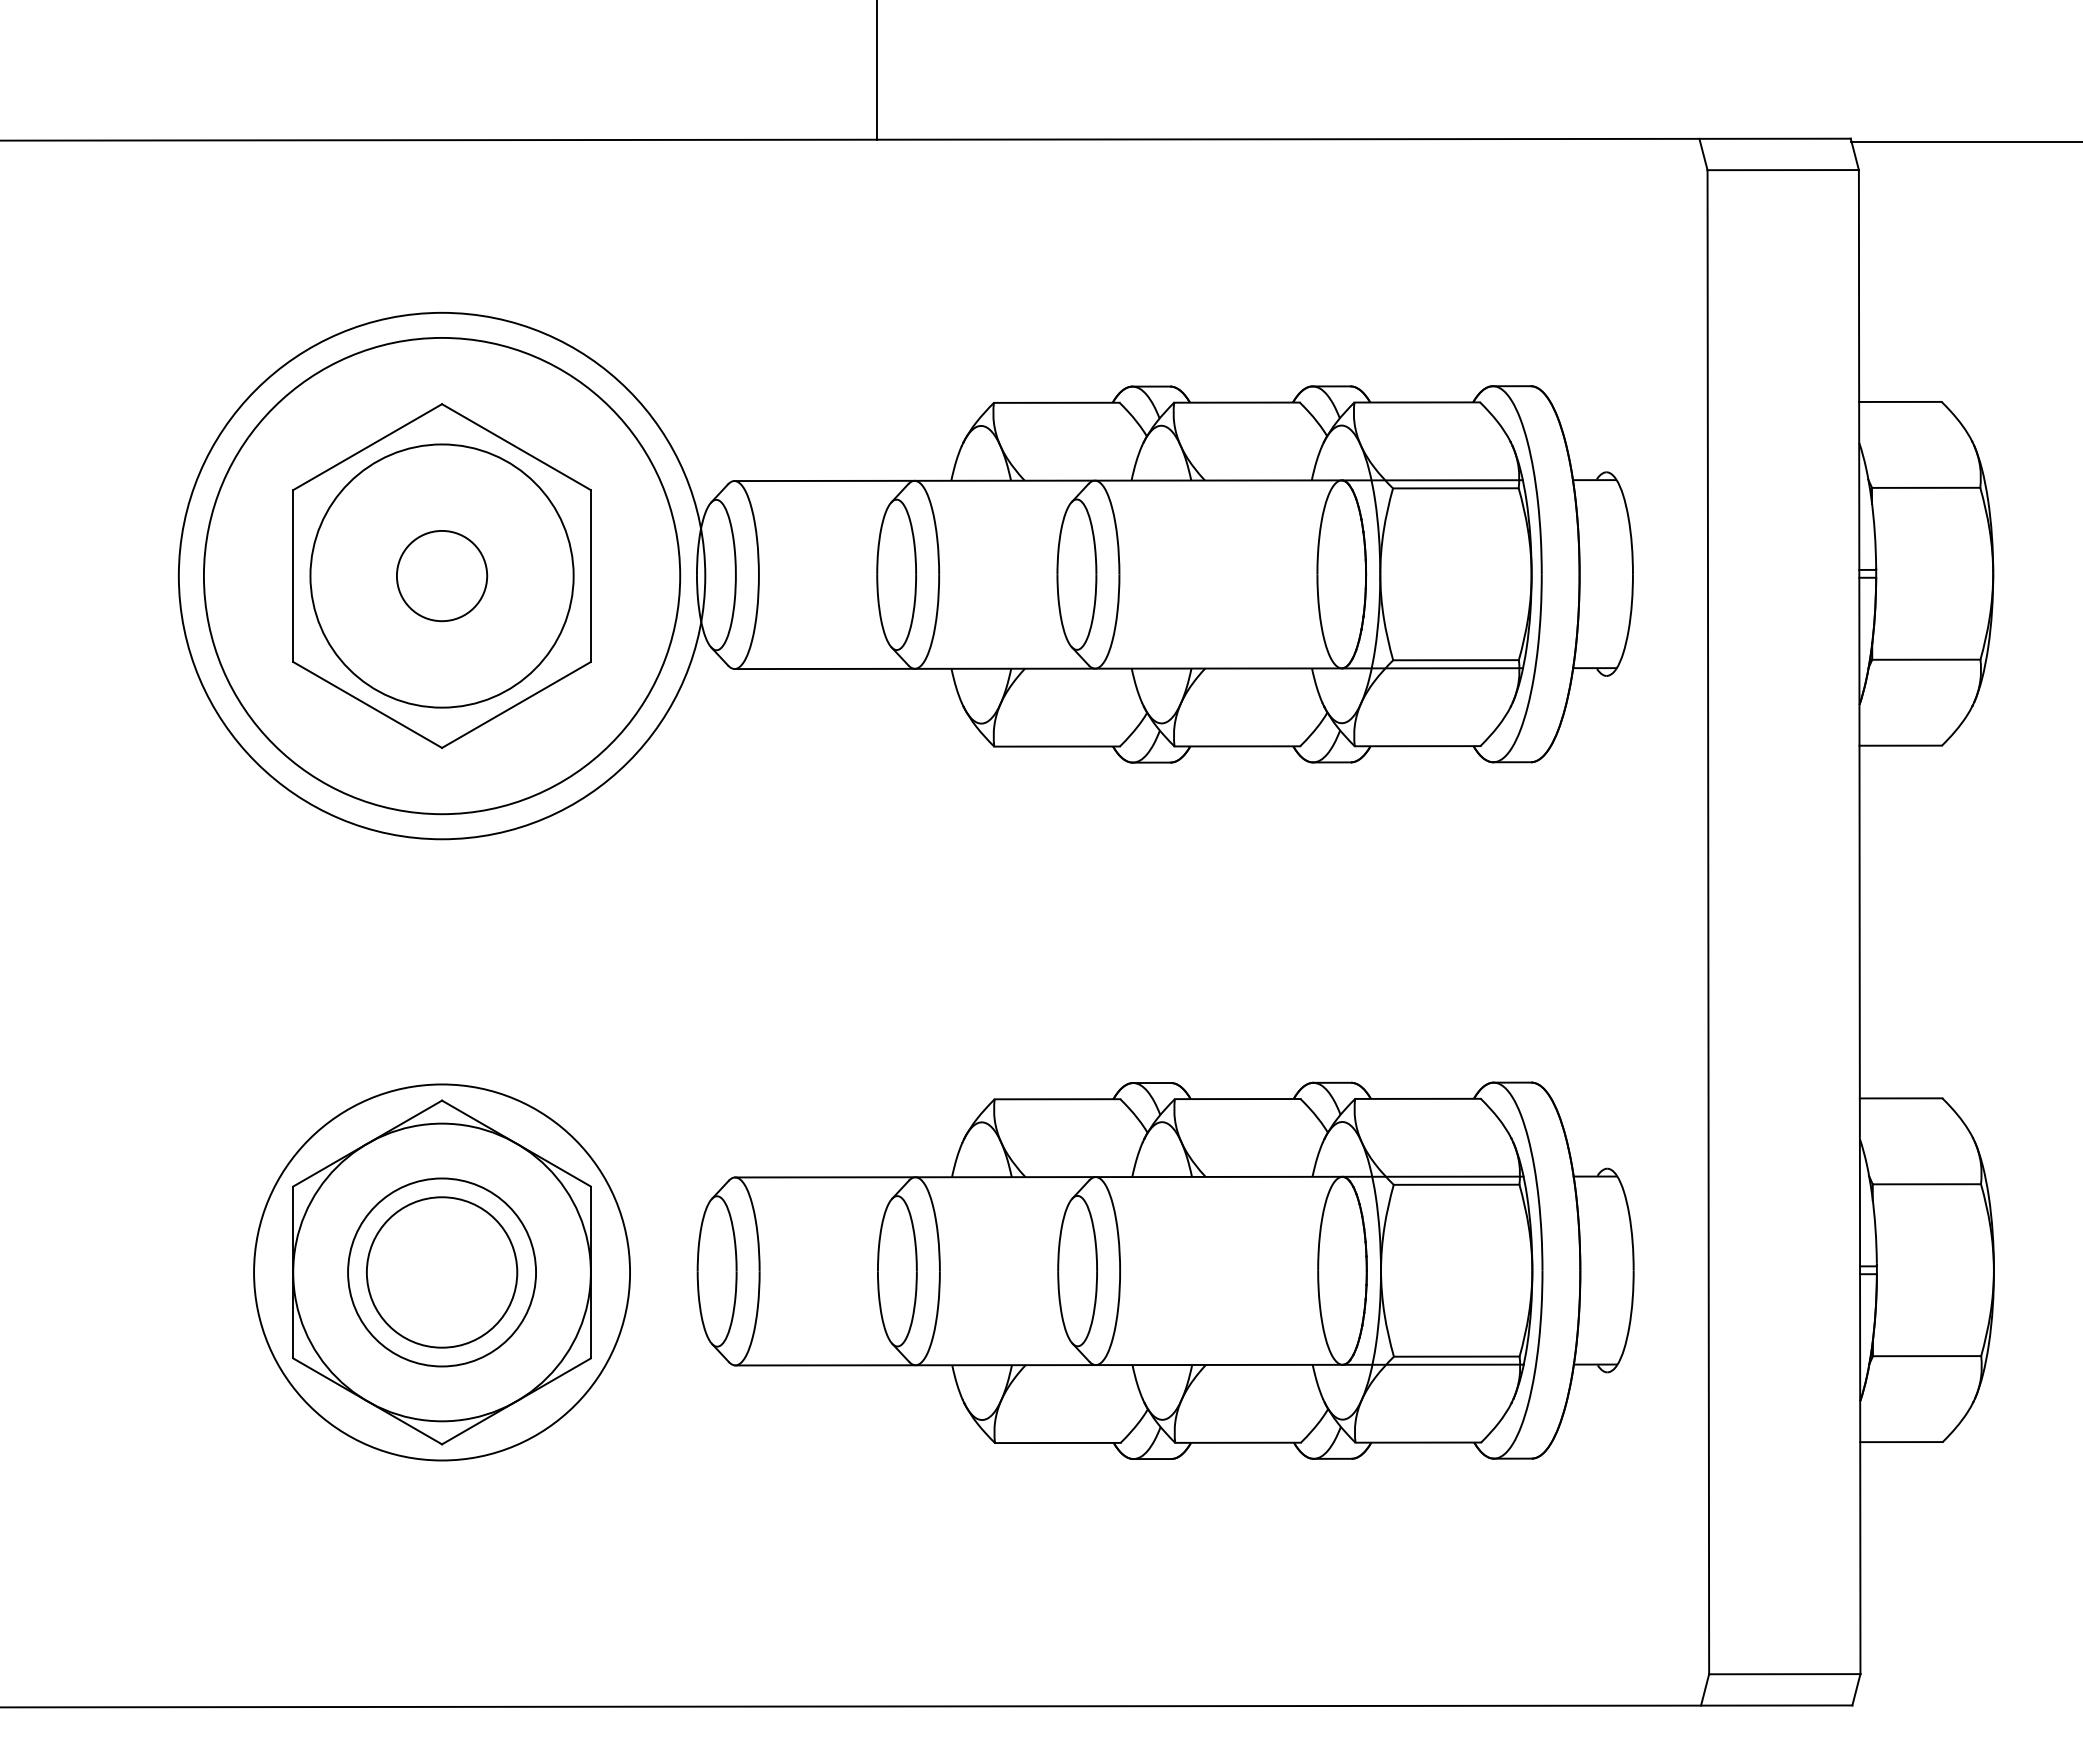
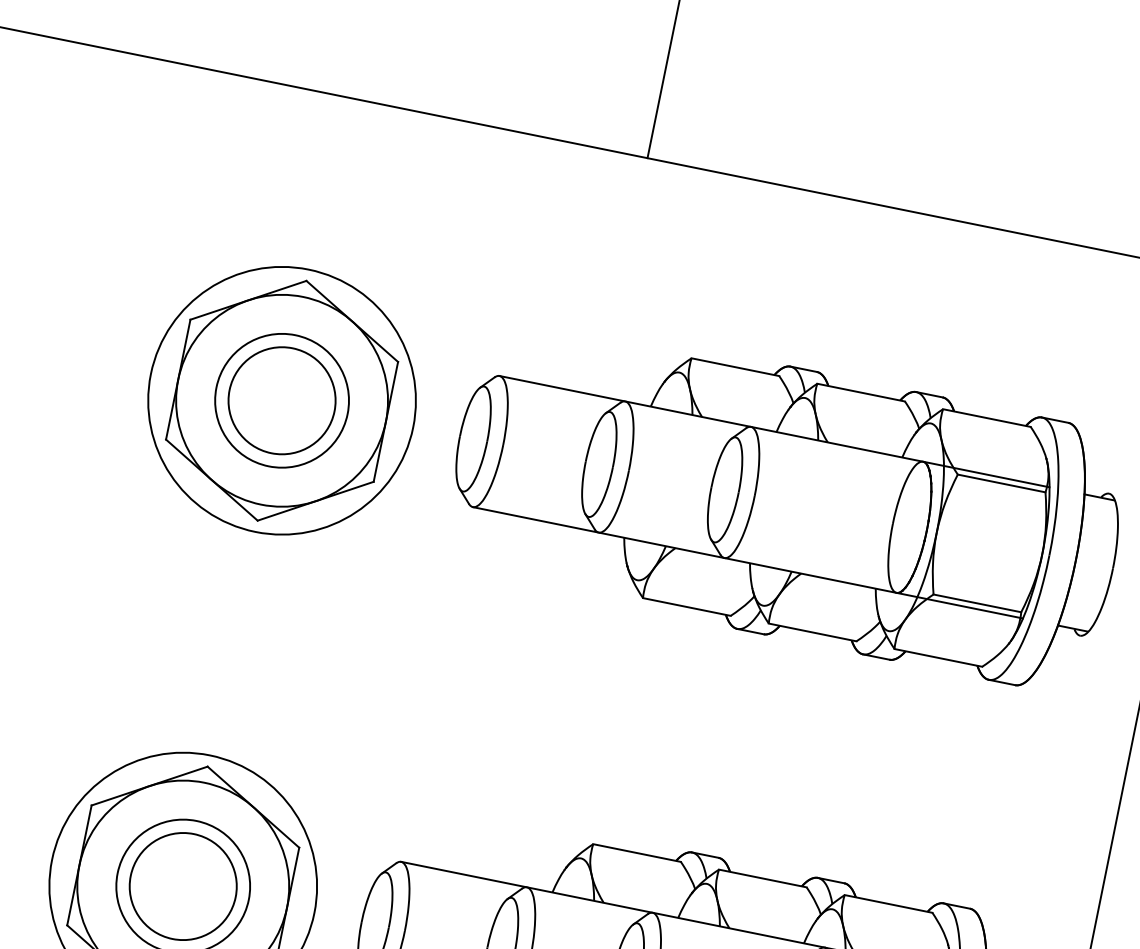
circle: (441, 575) -> (281, 400), size x0.62
circle: (441, 575) -> (281, 400), size x1.67
circle: (442, 576) -> (282, 401), size x0.71
circle: (442, 576) -> (282, 401), size x0.71

